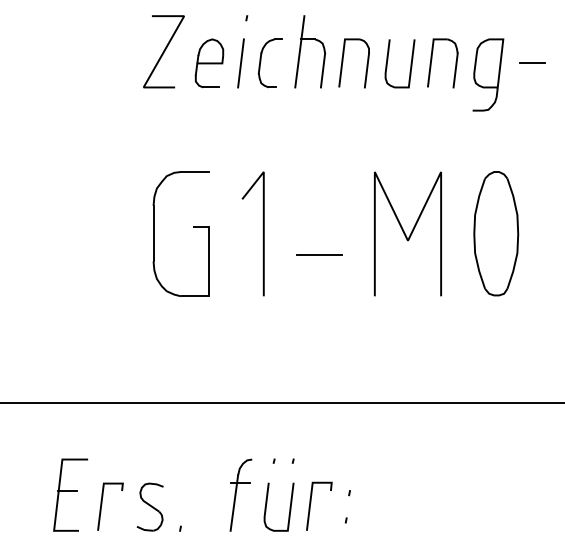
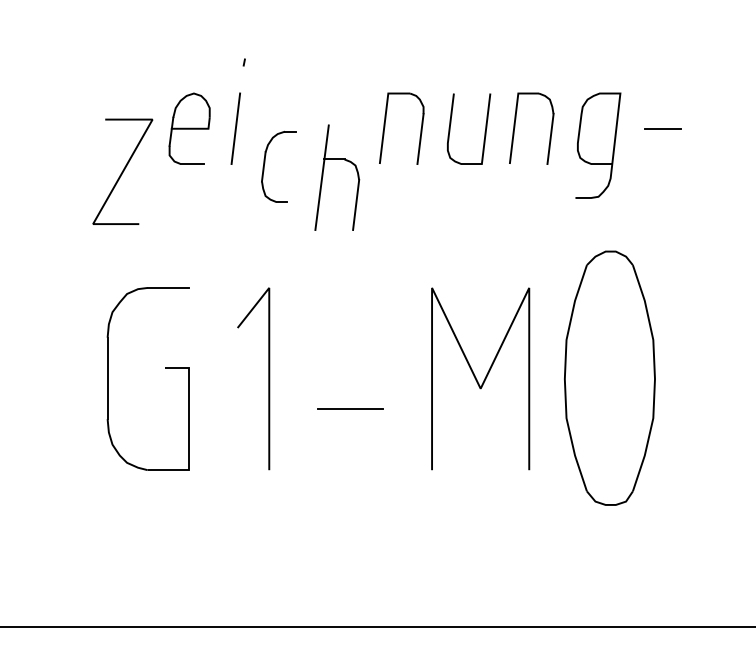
part: (301, 48) -> (324, 172), moved
line: (163, 51) -> (122, 171), moved
part: (261, 62) -> (265, 165), moved
part: (496, 233) -> (610, 378), size x1.4

